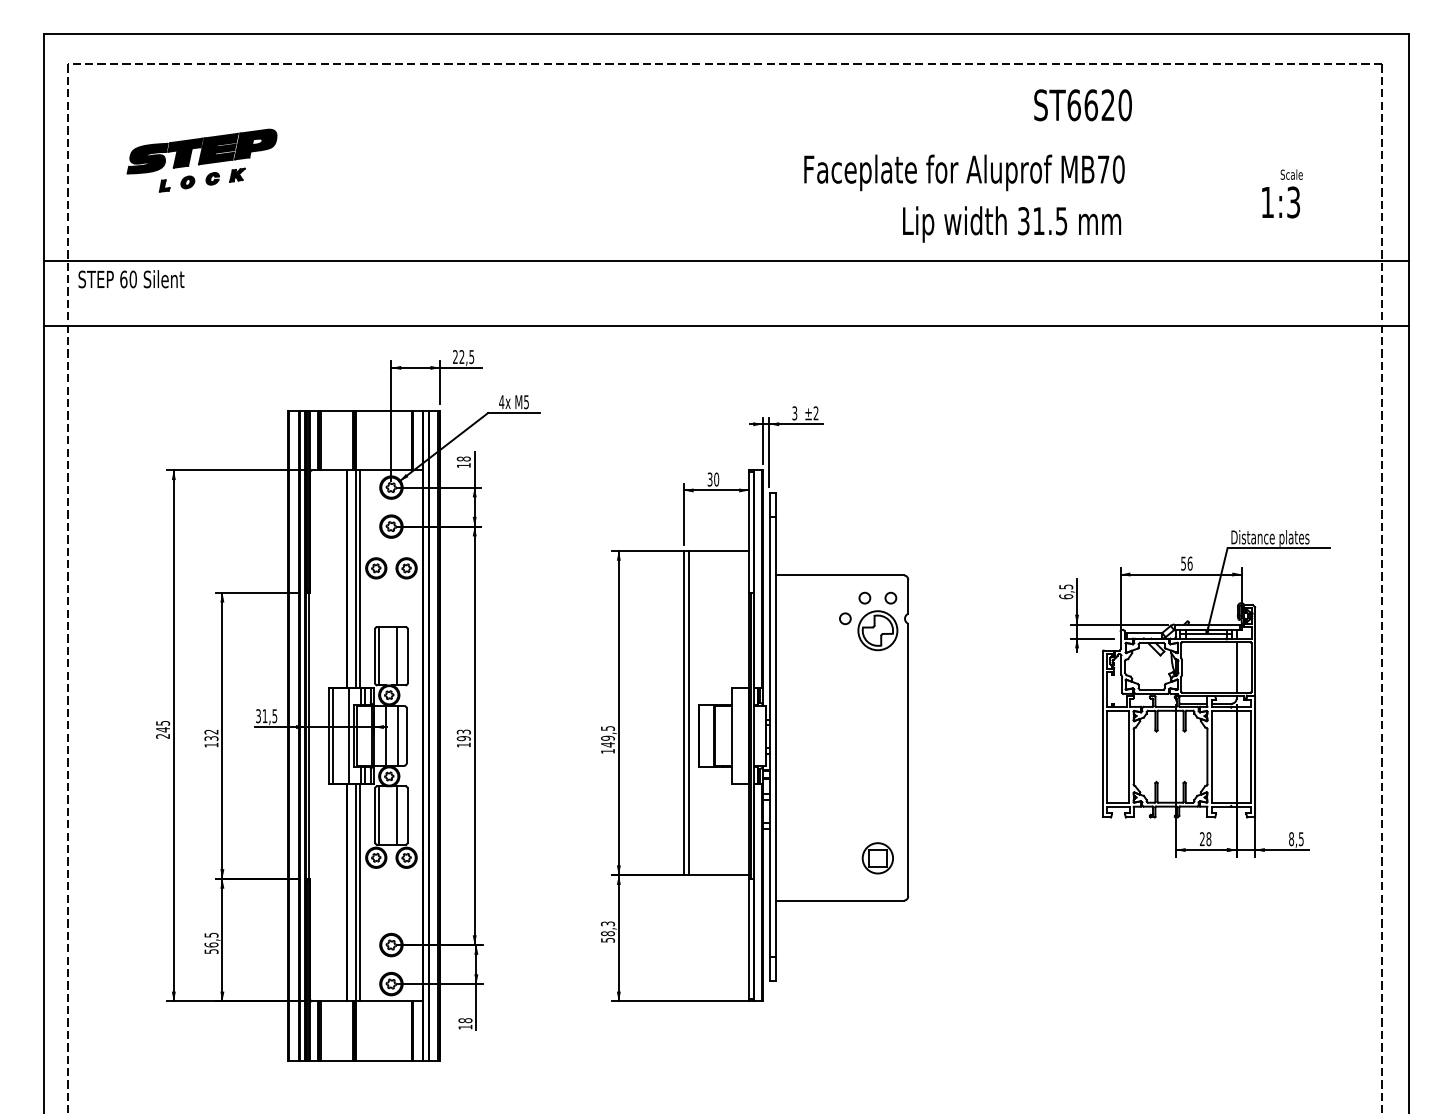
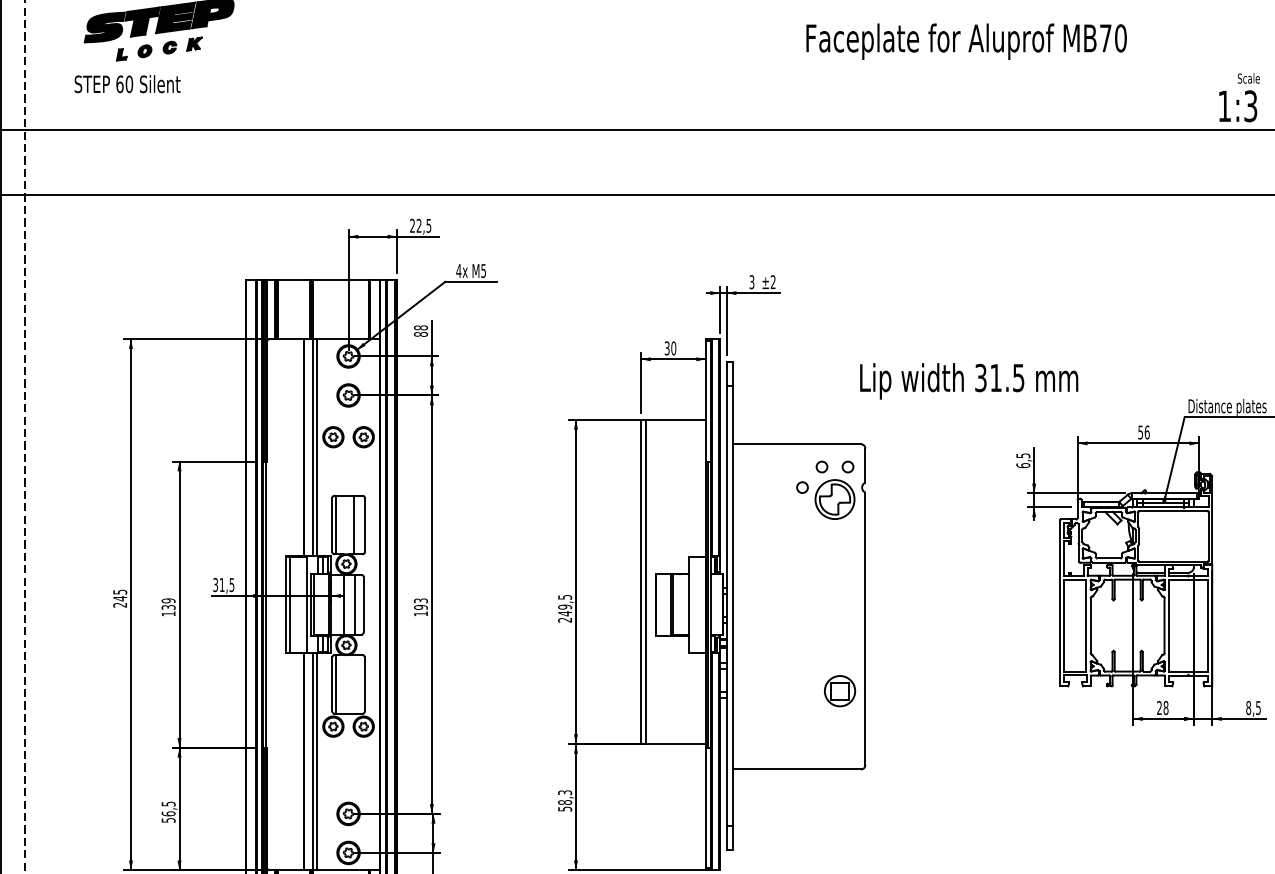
text: (964, 172) -> (966, 41), moved
text: (1282, 193) -> (1239, 97), moved
text: (1012, 224) -> (969, 381), moved
text: (131, 279) -> (127, 84), moved
text: (463, 465) -> (420, 334), 18 -> 88
line: (1236, 667) -> (1193, 536), removed
text: (211, 731) -> (168, 600), 132 -> 139
text: (607, 751) -> (564, 620), 149,5 -> 249,5
line: (396, 815) -> (353, 684), removed
part: (877, 858) -> (839, 691), moved

